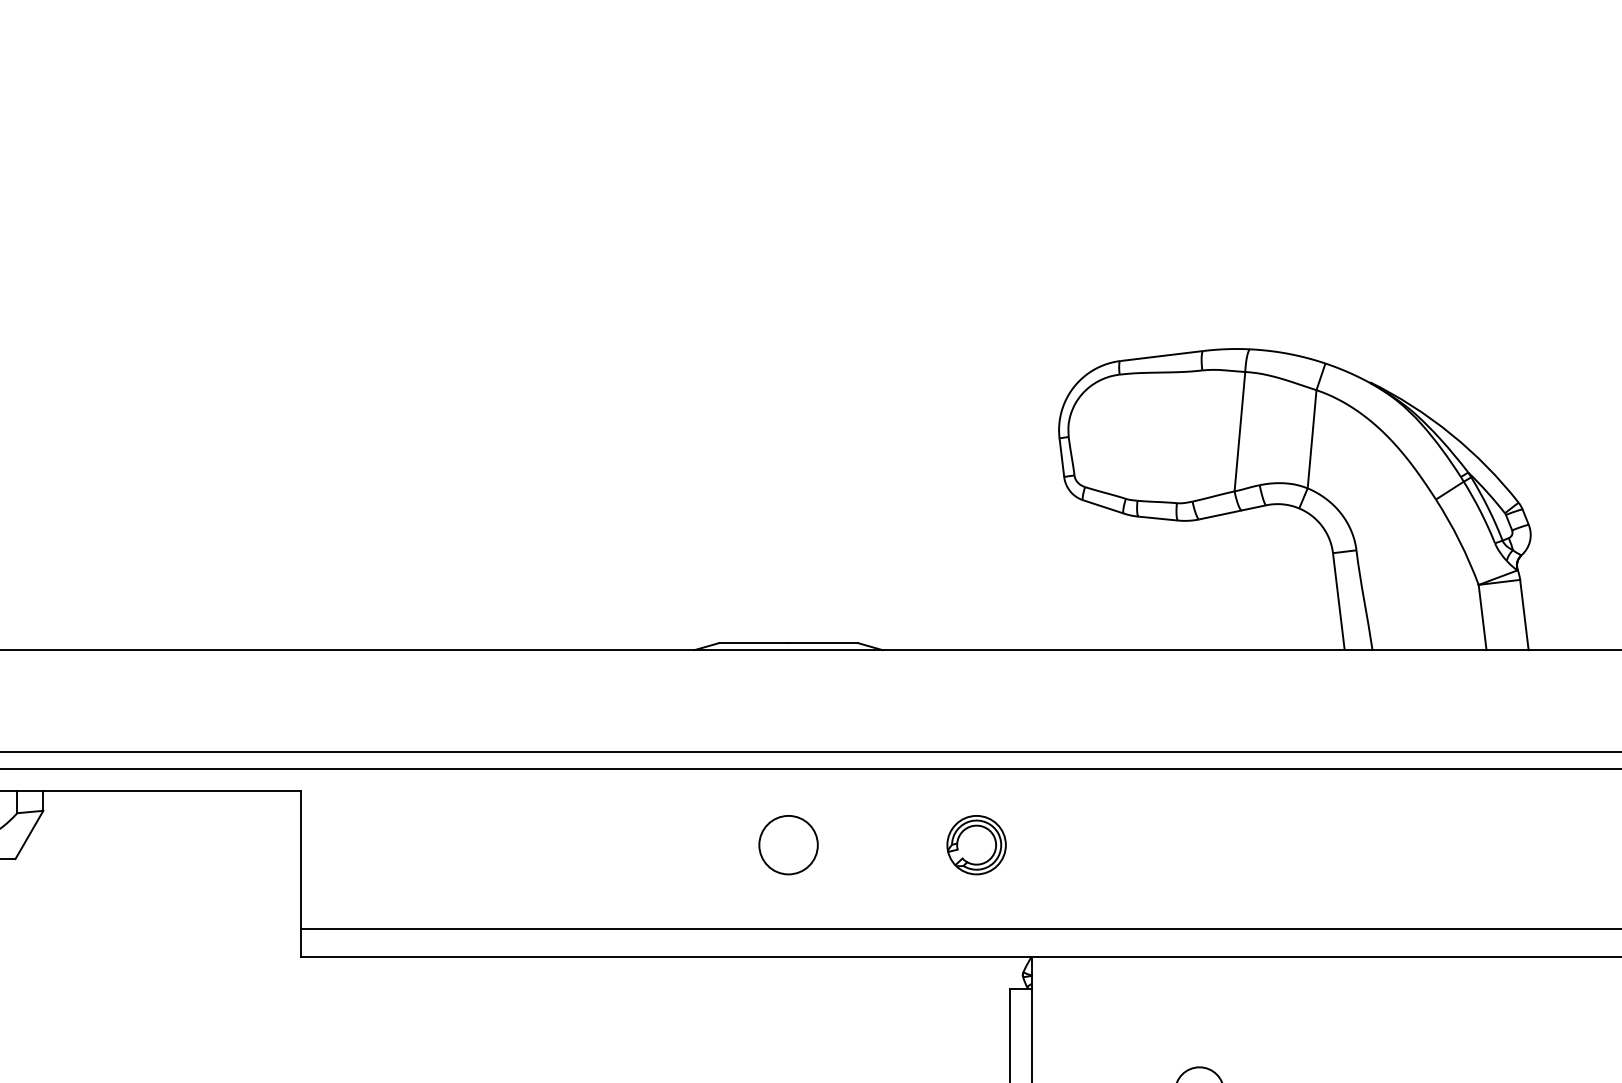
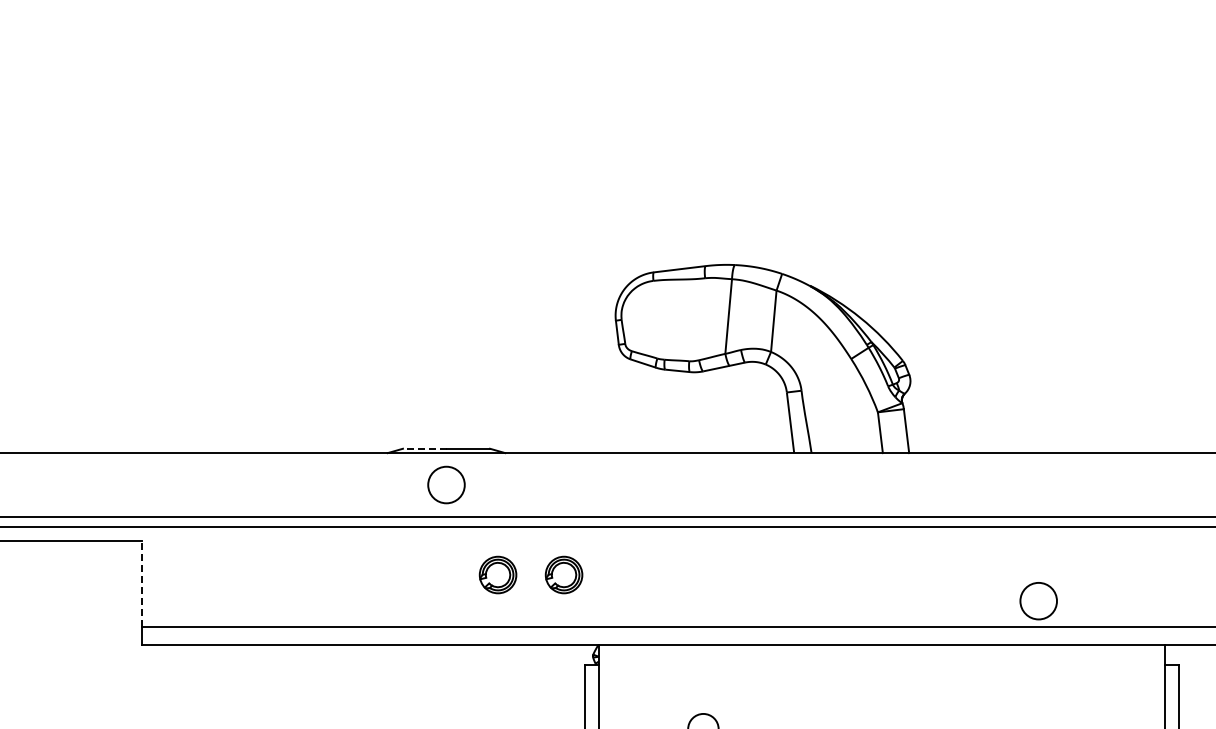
line: (753, 642) -> (424, 448), solid -> dashed
circle: (788, 844) -> (446, 484), moved
part: (870, 844) -> (497, 574), added
line: (300, 858) -> (141, 583), solid -> dashed

